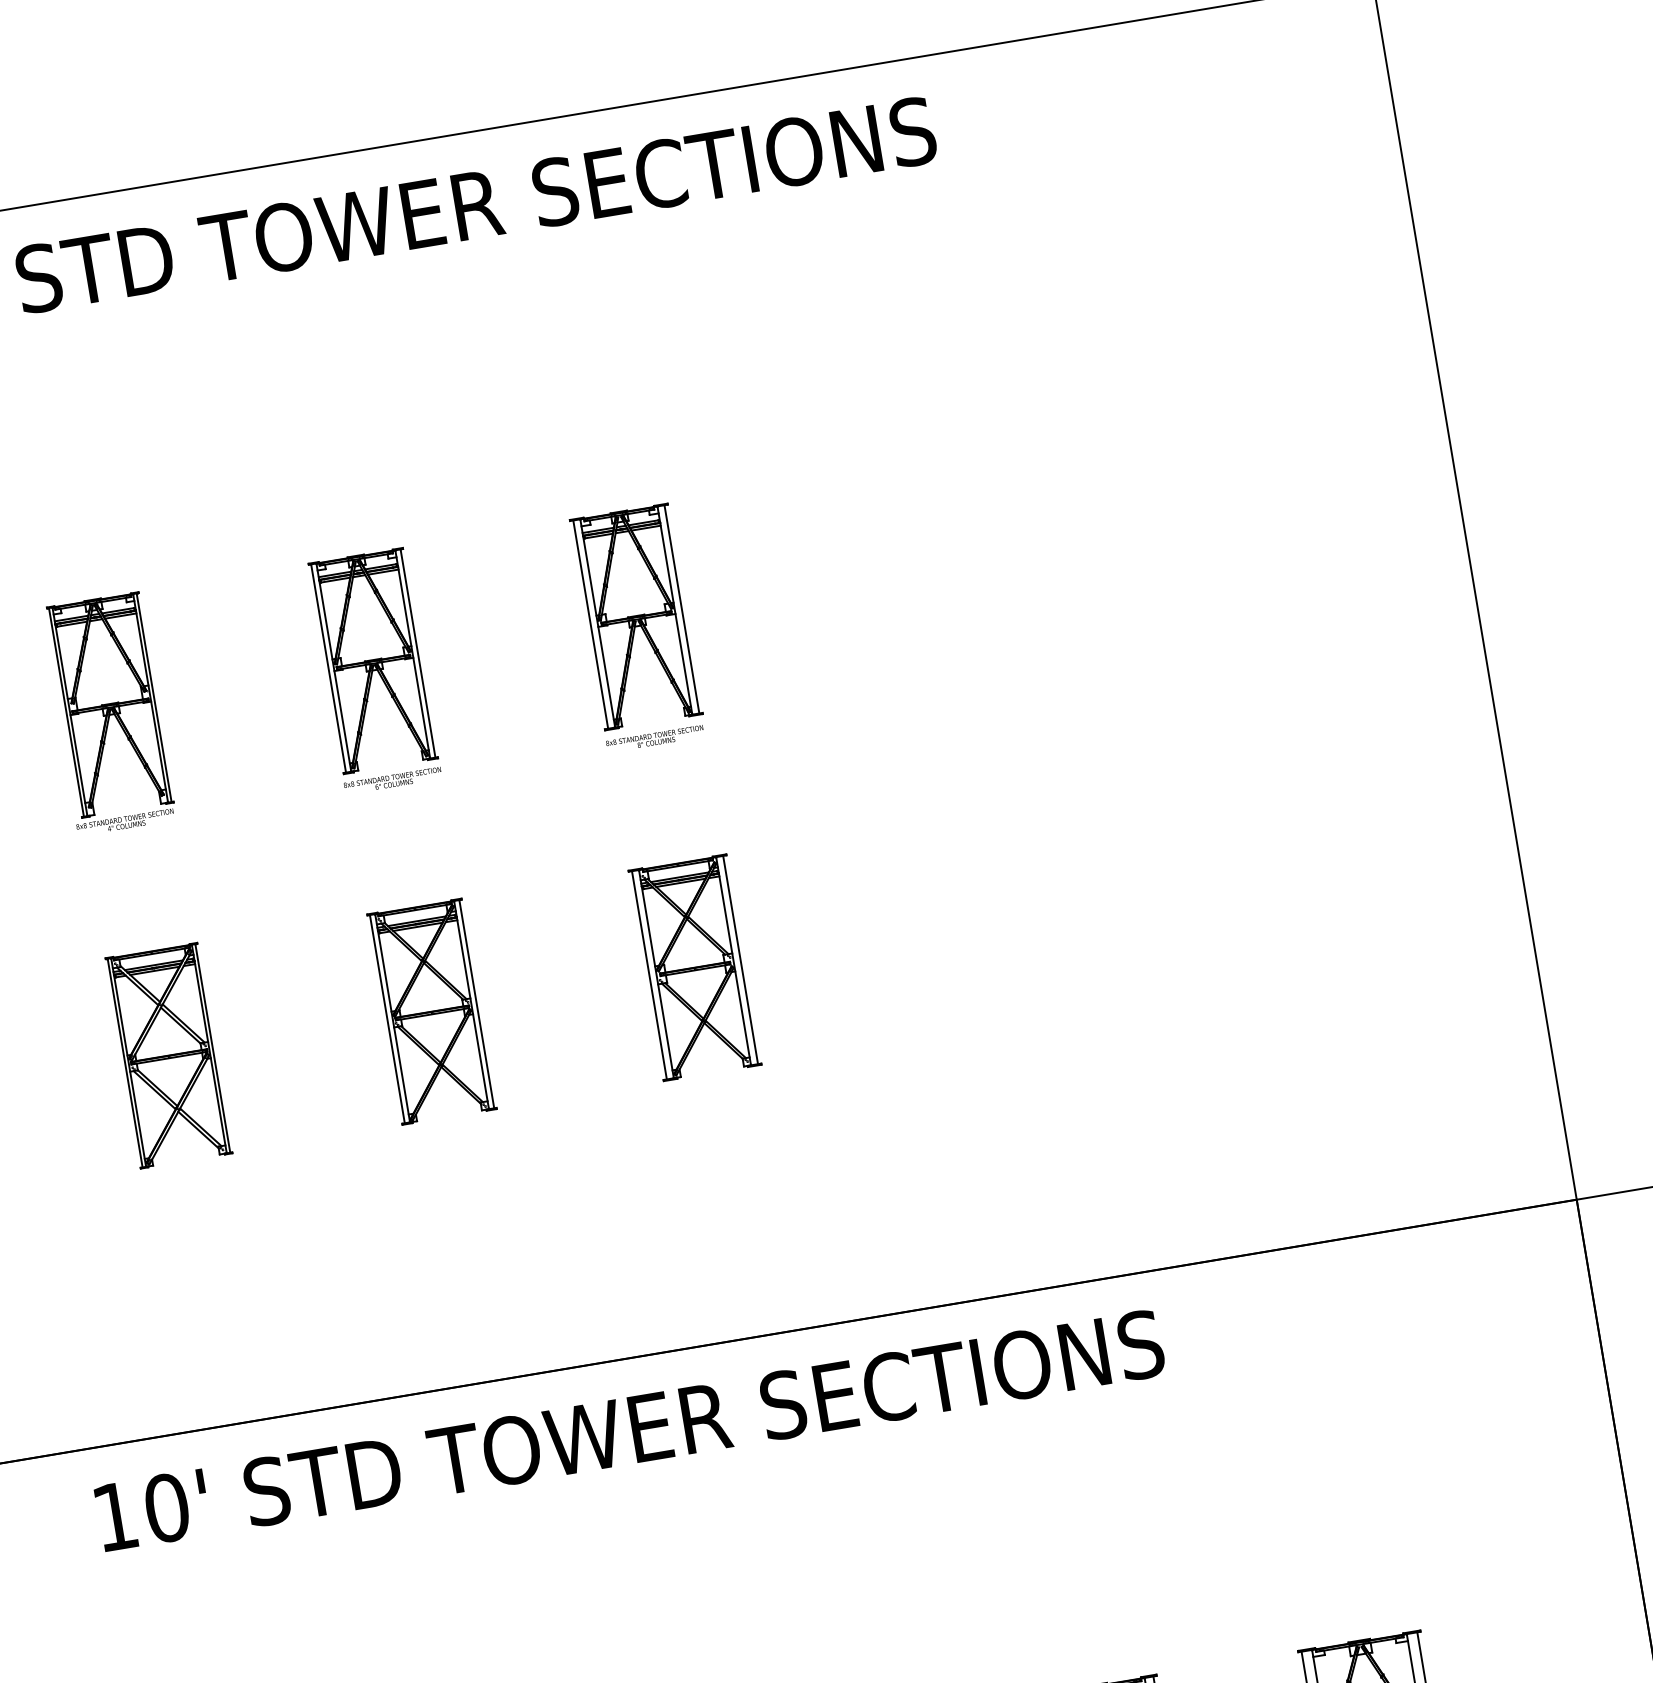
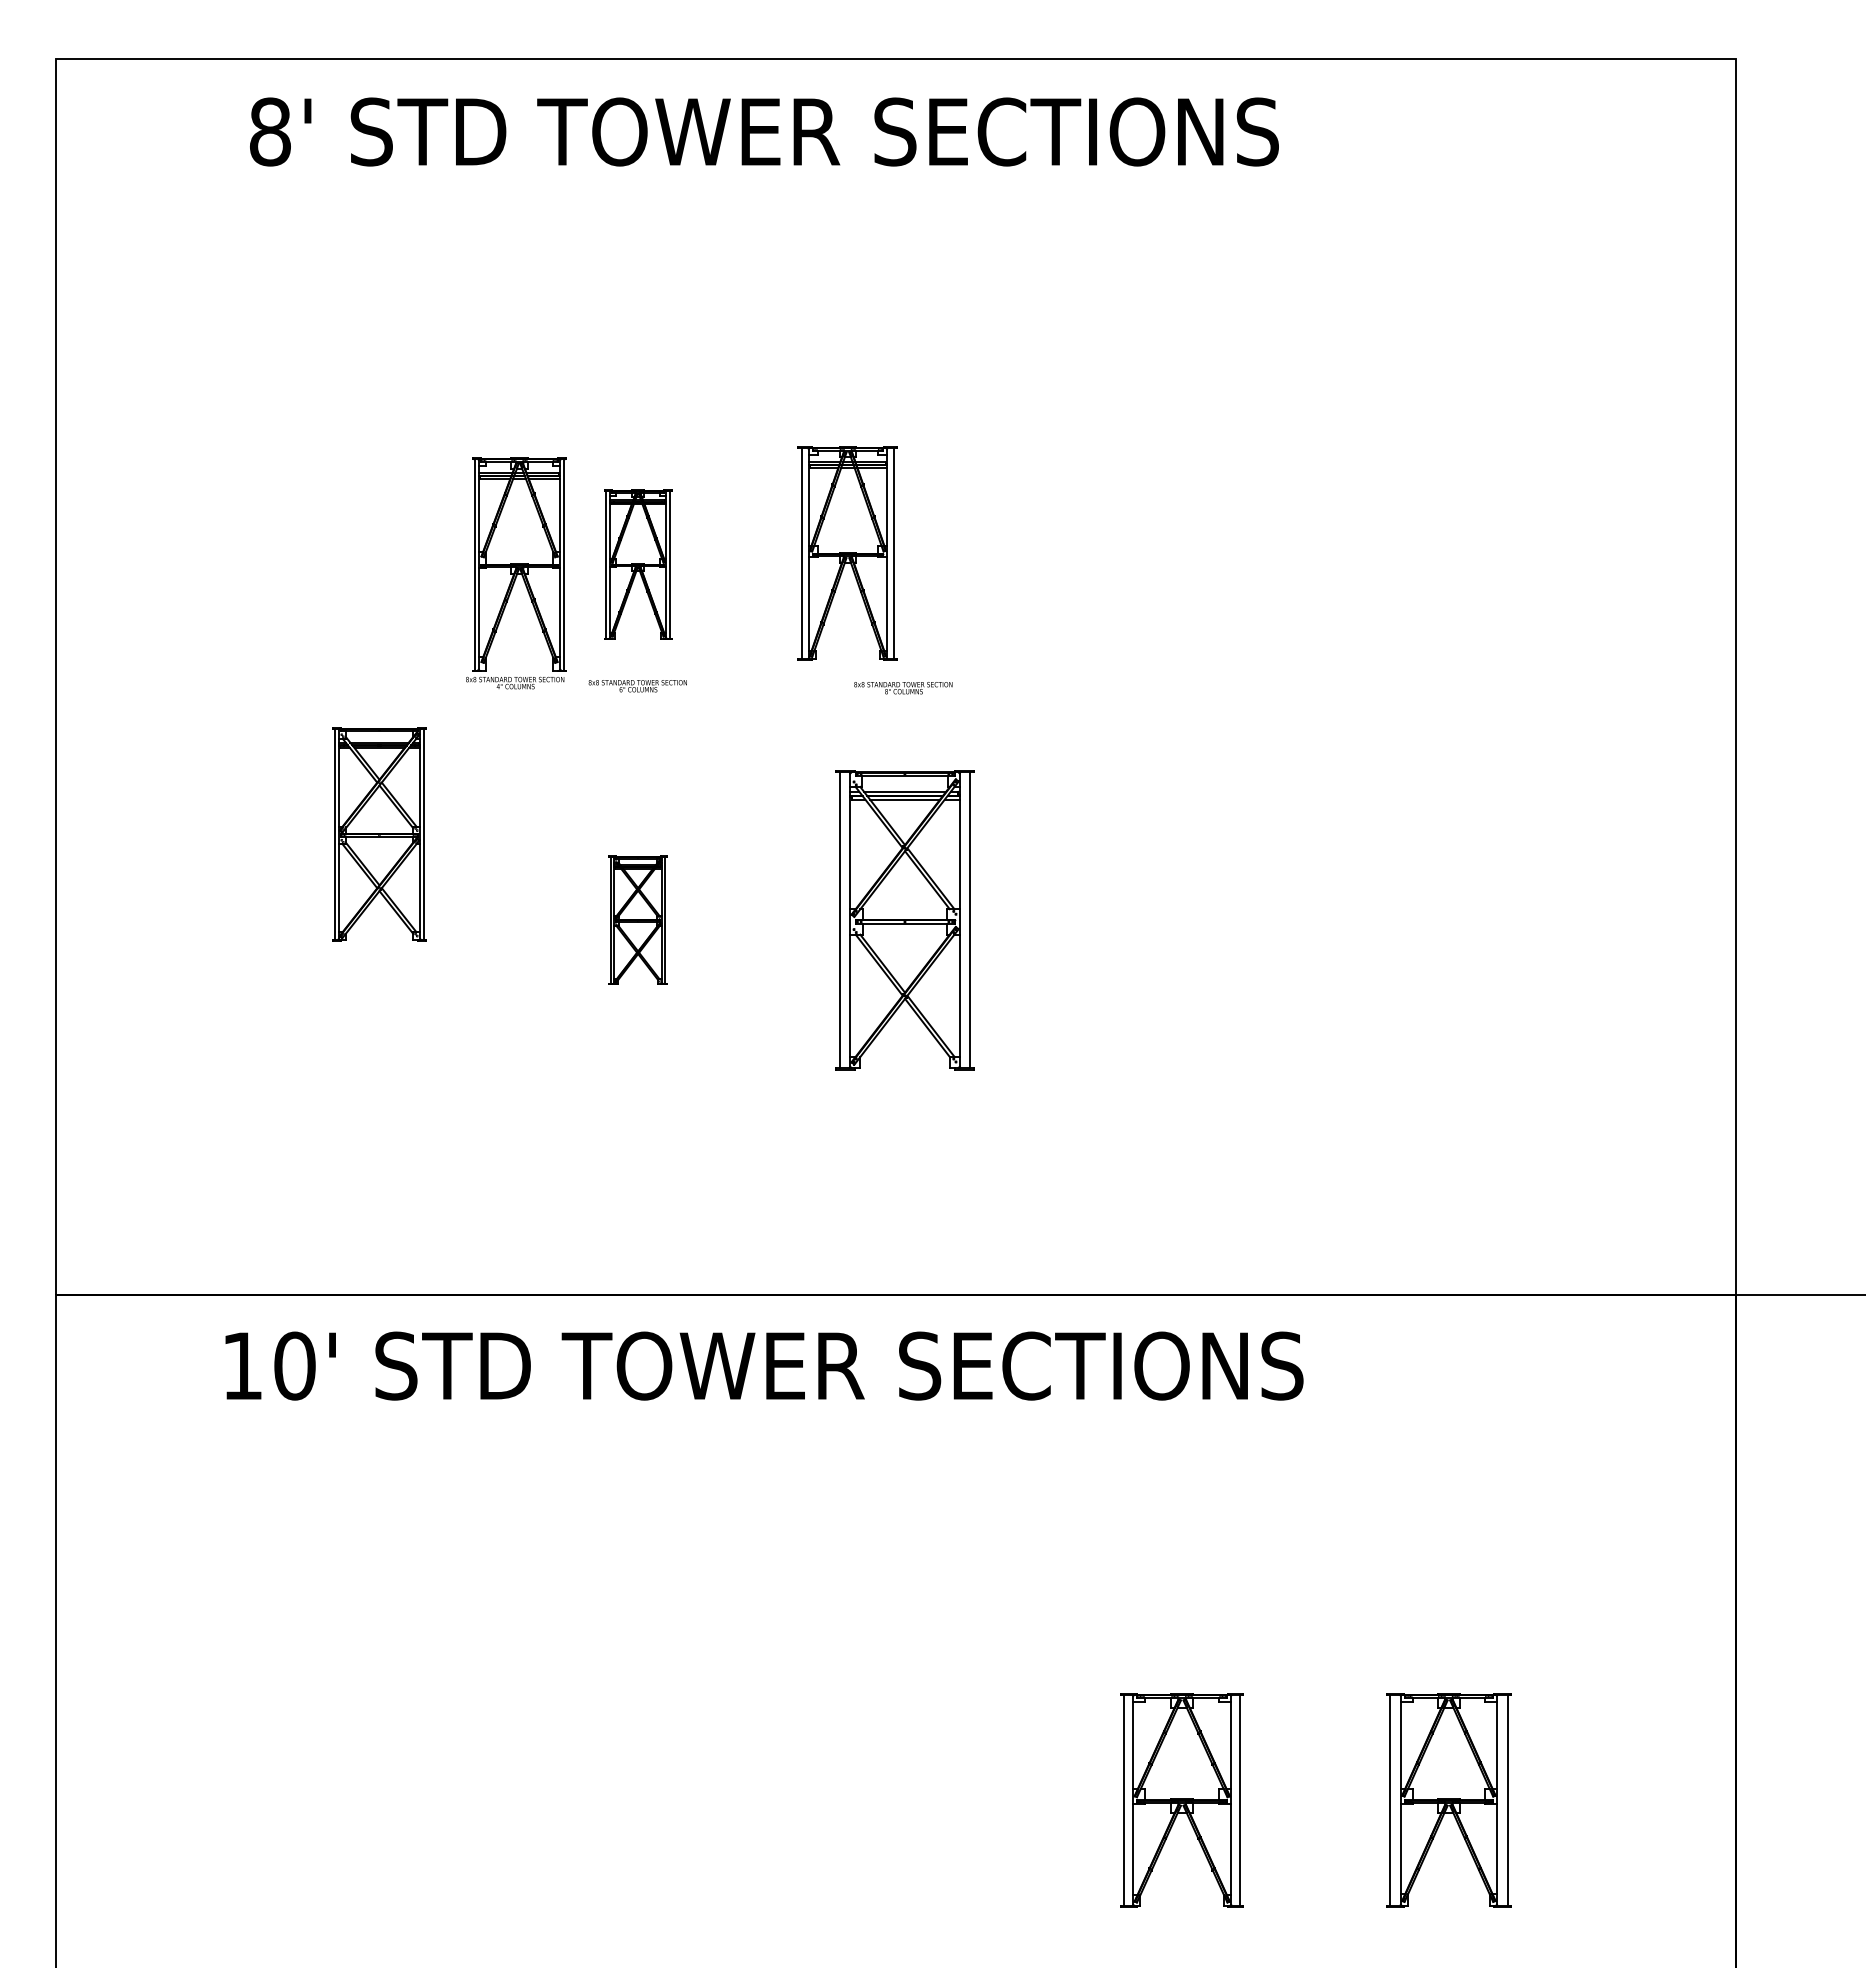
part: (635, 616) -> (847, 553), moved
part: (372, 660) -> (637, 564), size x0.7
part: (108, 714) -> (516, 573), moved
part: (694, 967) -> (904, 920), size x1.4
part: (431, 1012) -> (637, 920), size x0.6
part: (168, 1055) -> (379, 834), moved

